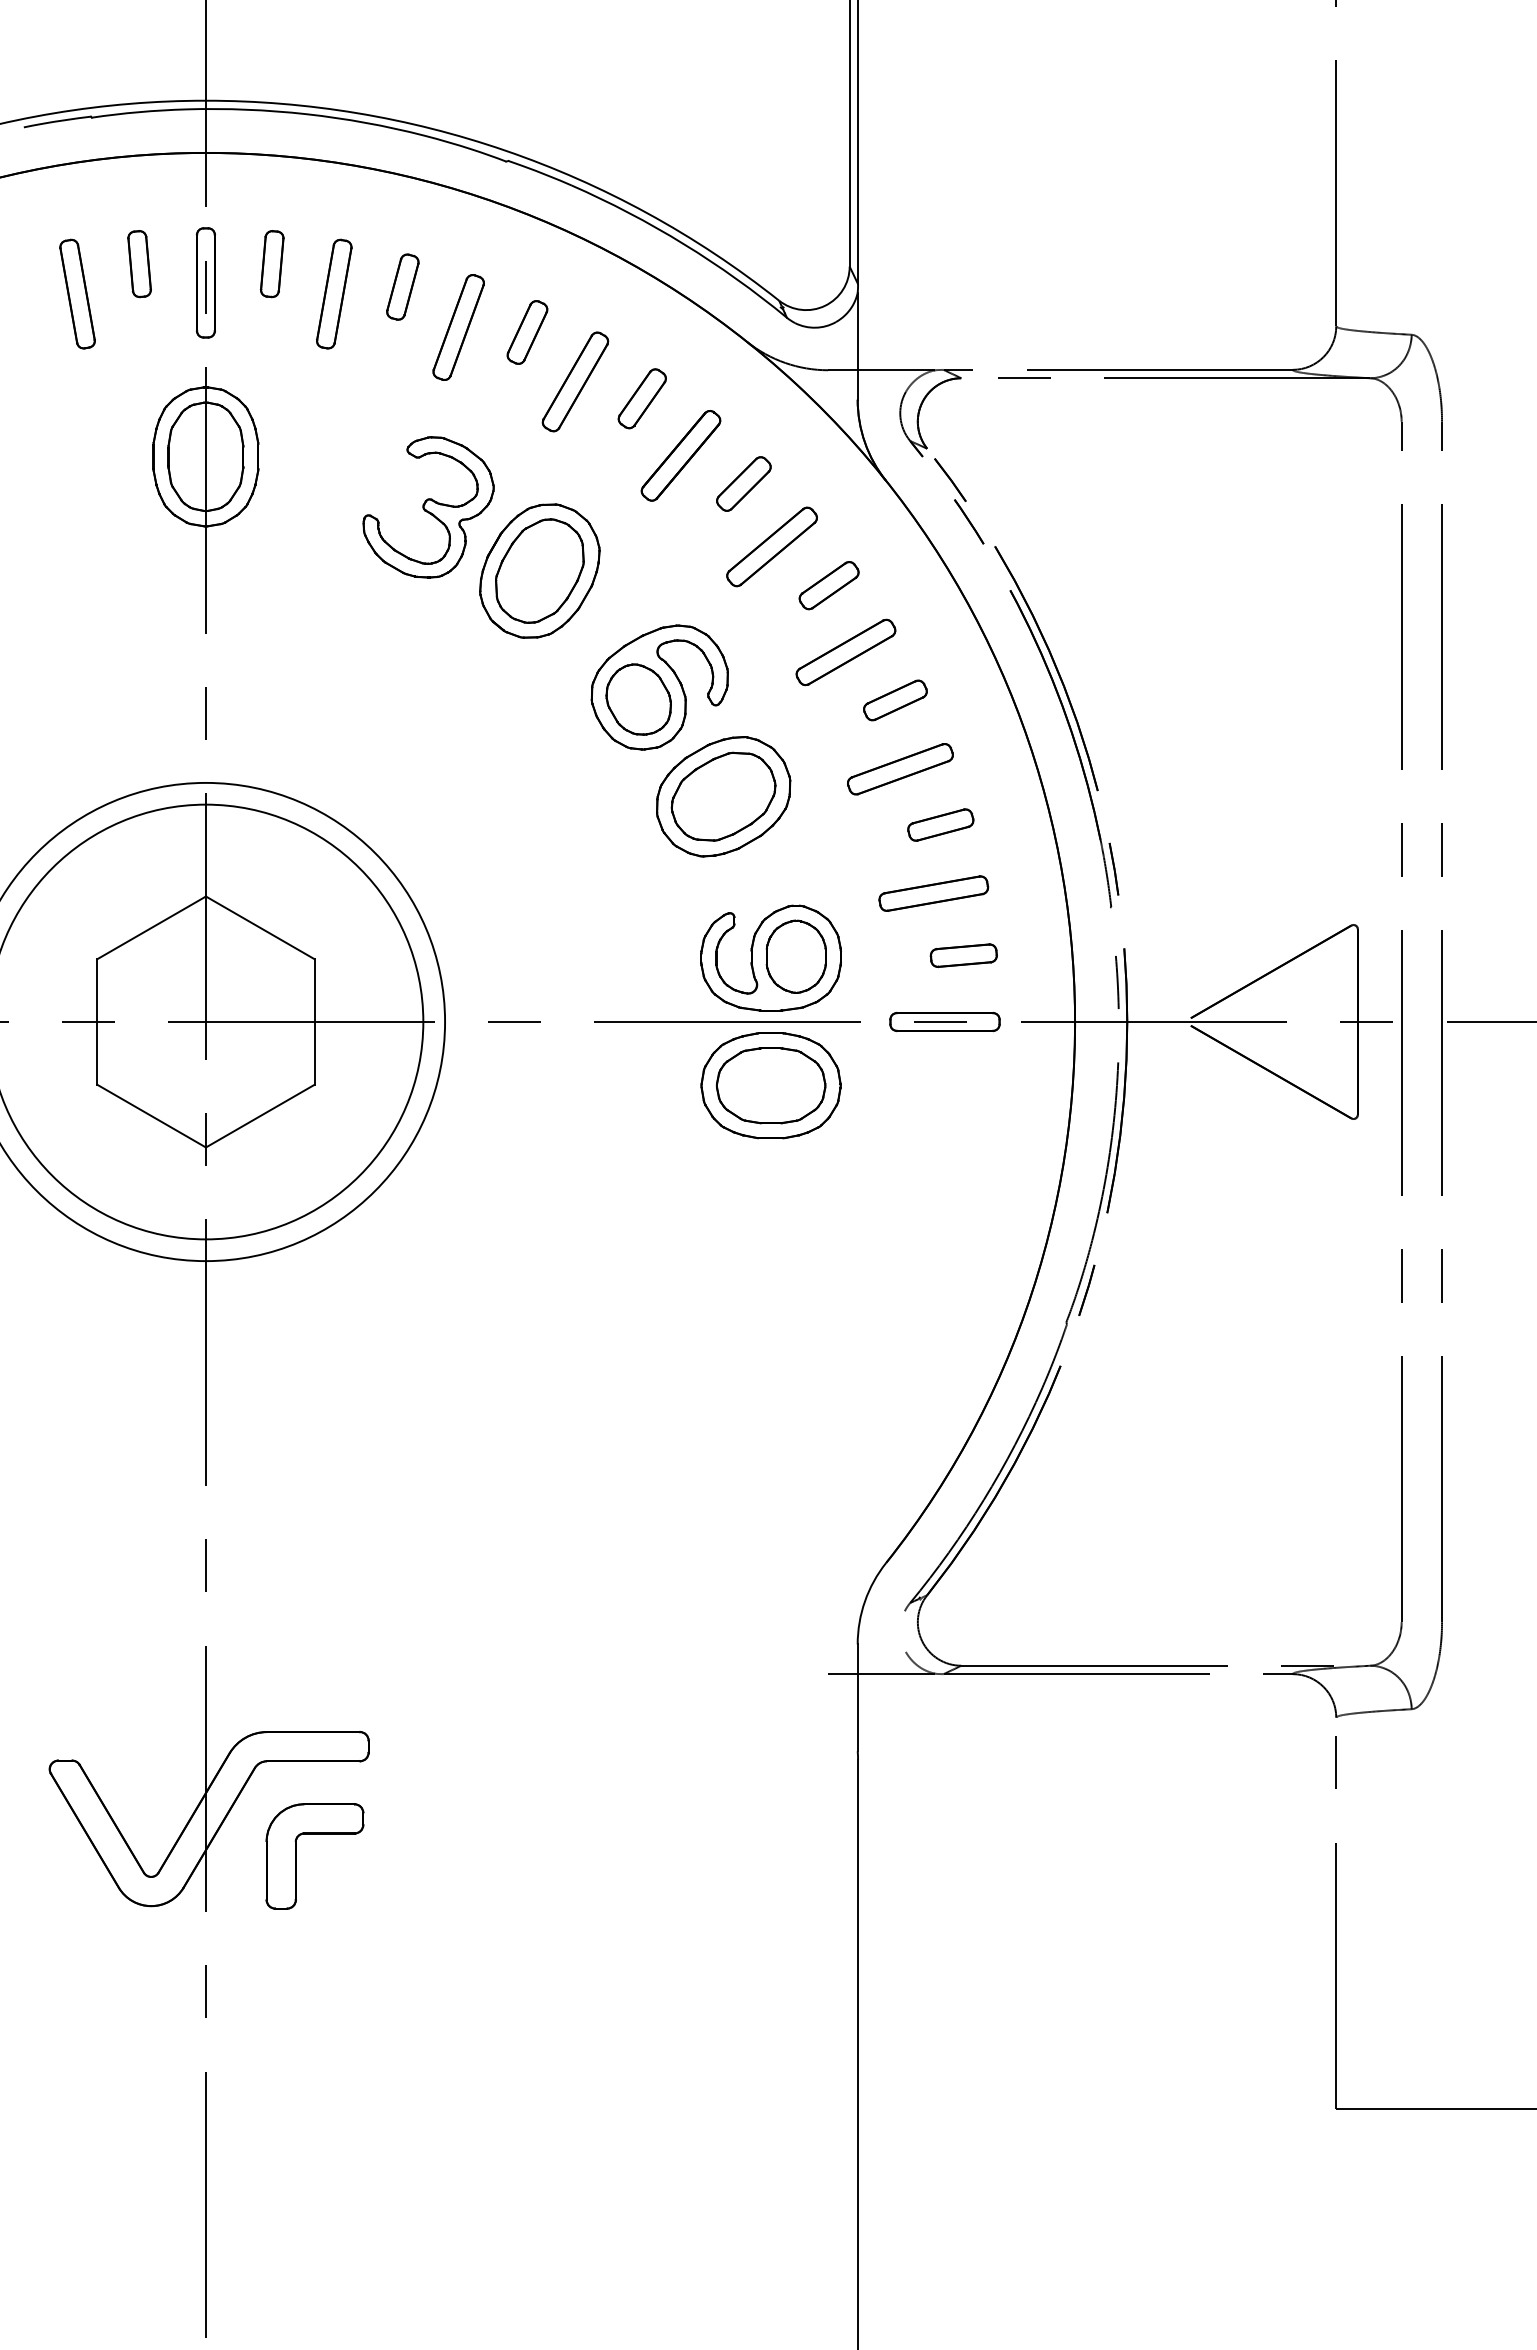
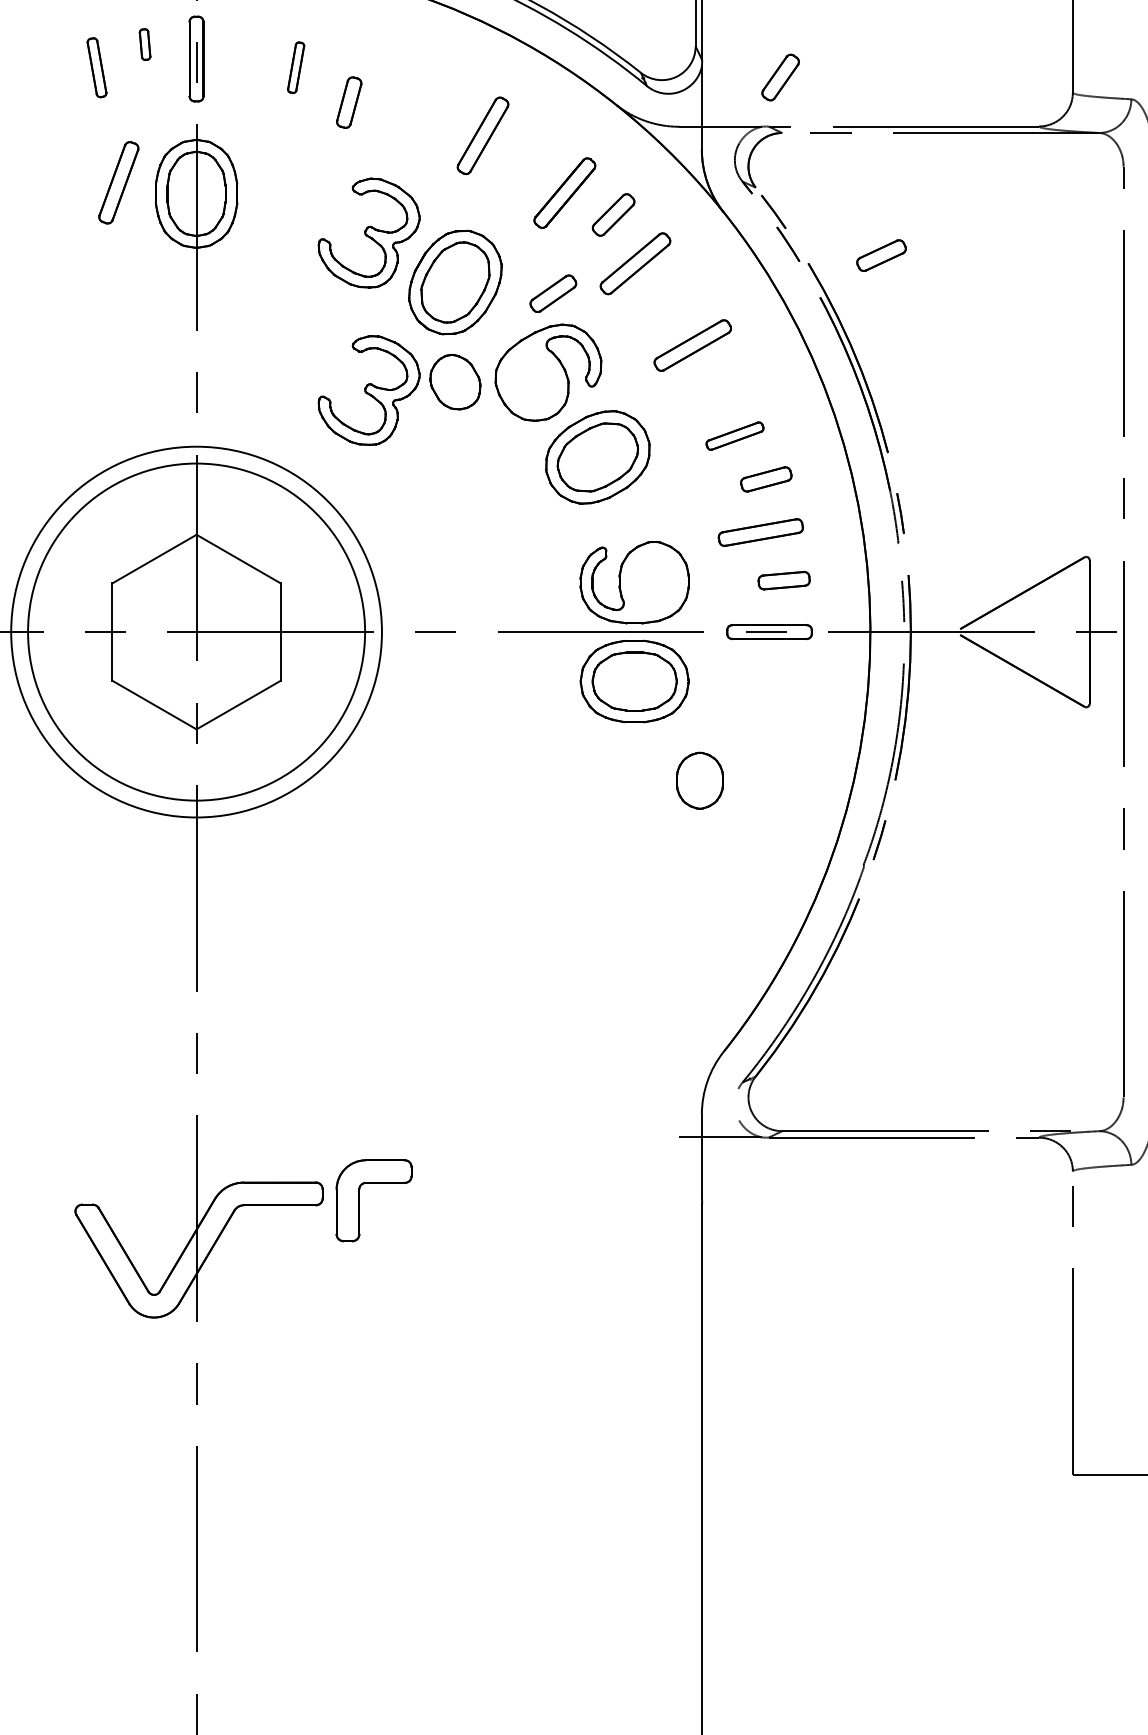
part: (139, 264) -> (145, 44), size x0.6
part: (272, 264) -> (248, 44), removed
part: (402, 286) -> (348, 102), moved
part: (77, 293) -> (96, 67), size x0.7
part: (334, 293) -> (296, 67), size x0.6
part: (458, 327) -> (118, 182), moved
part: (527, 332) -> (445, 97), removed
part: (641, 398) -> (780, 77), moved
part: (828, 585) -> (552, 293), moved
part: (638, 699) -> (455, 382), moved
part: (895, 700) -> (881, 255), moved
part: (428, 710) -> (369, 390), added
part: (900, 769) -> (735, 436), size x0.7
part: (795, 956) -> (699, 780), moved
part: (296, 1856) -> (359, 1200), moved

